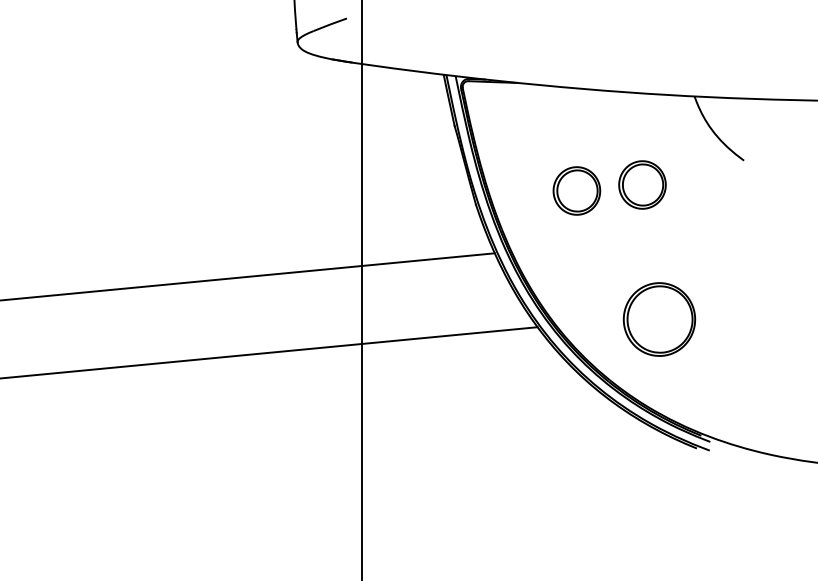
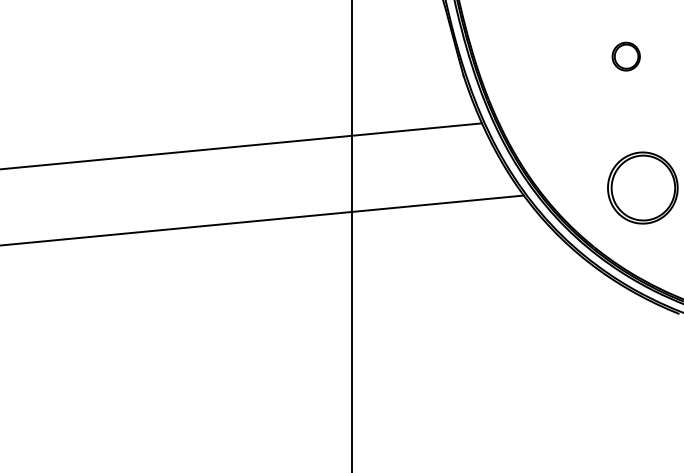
part: (642, 184) -> (626, 56), size x0.6
part: (576, 190) -> (561, 62), removed

